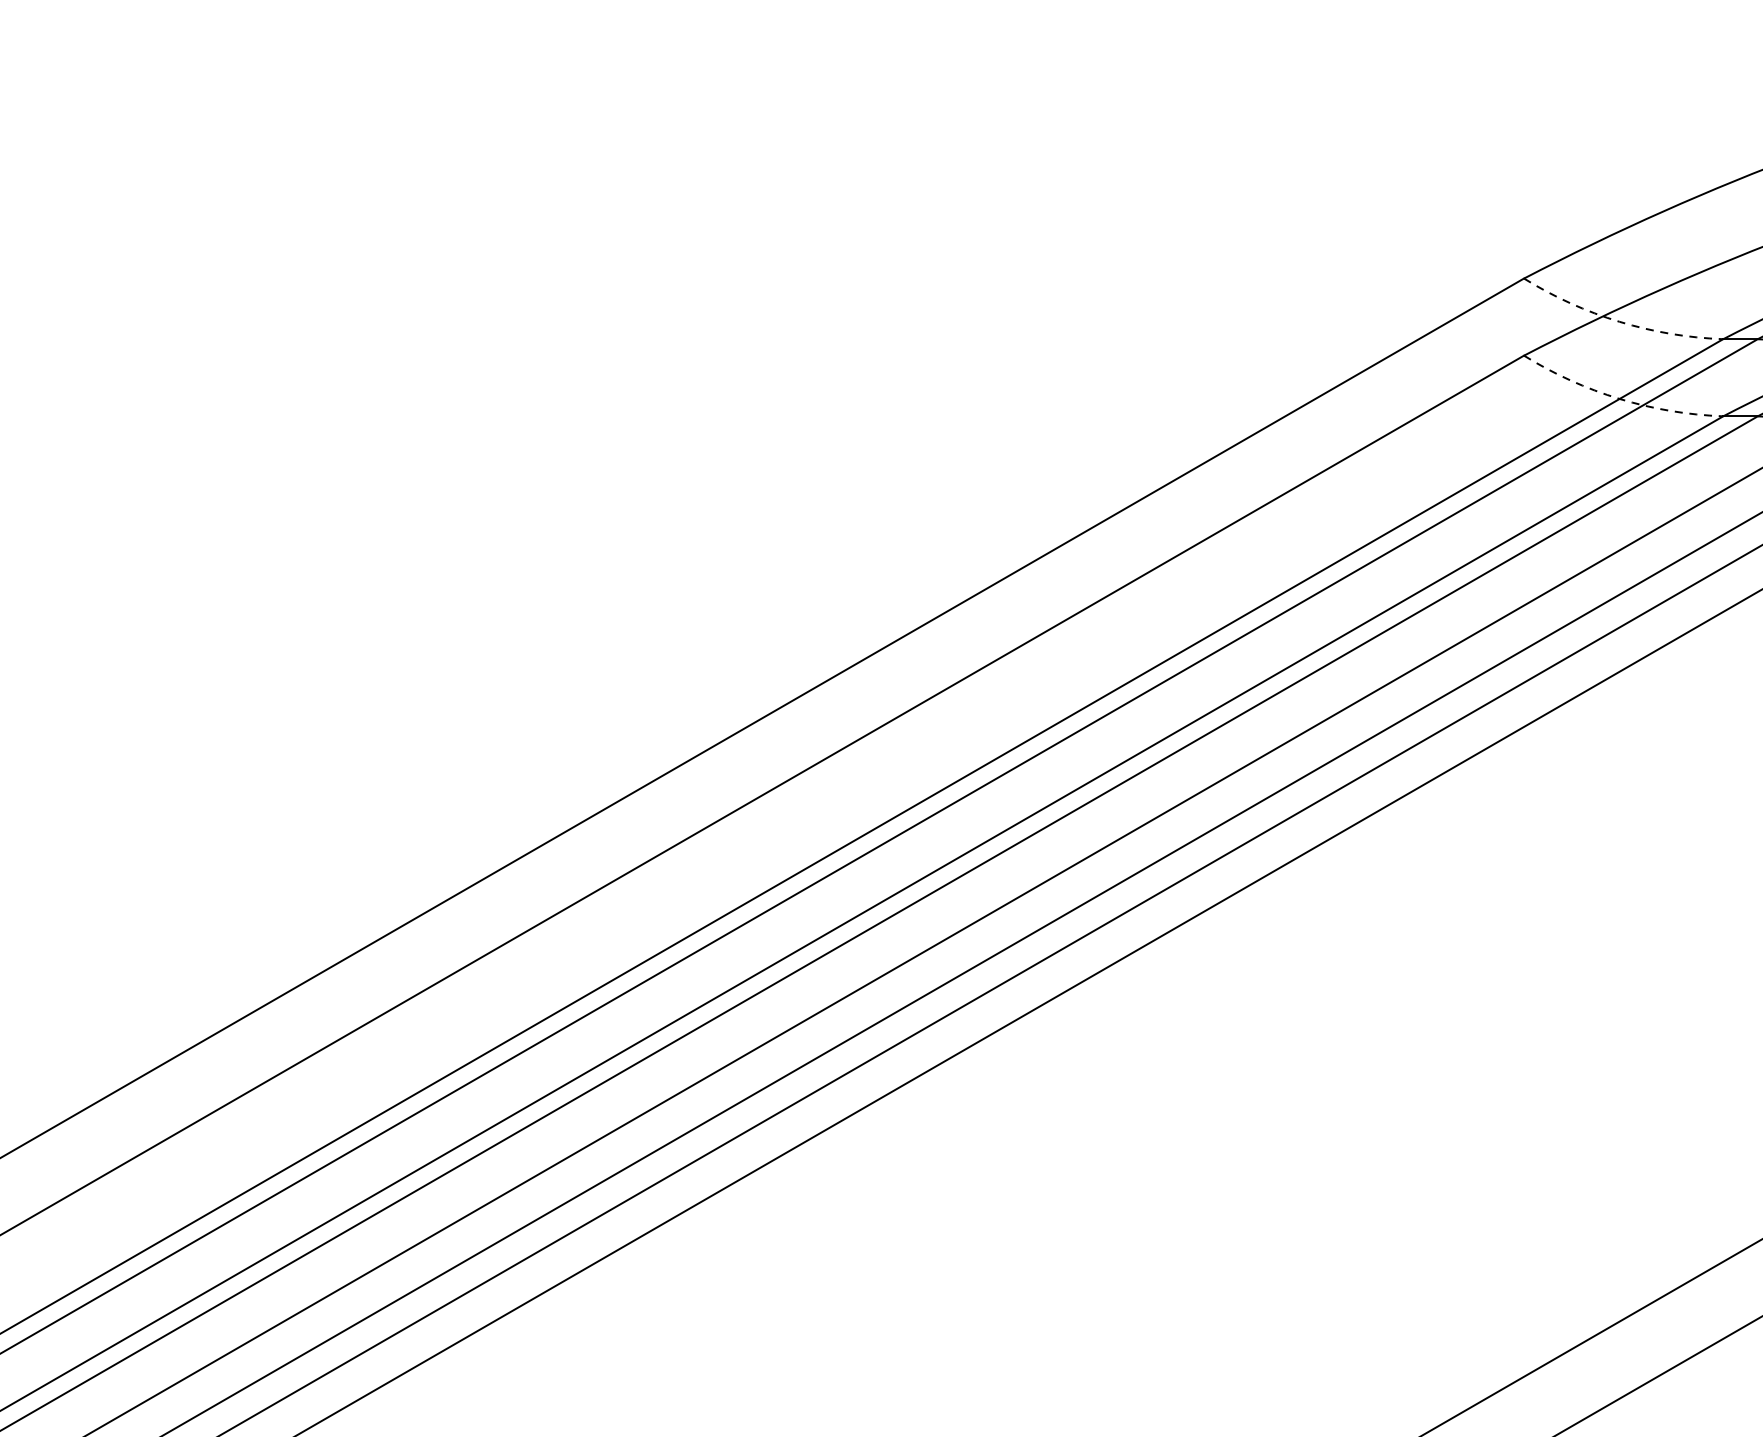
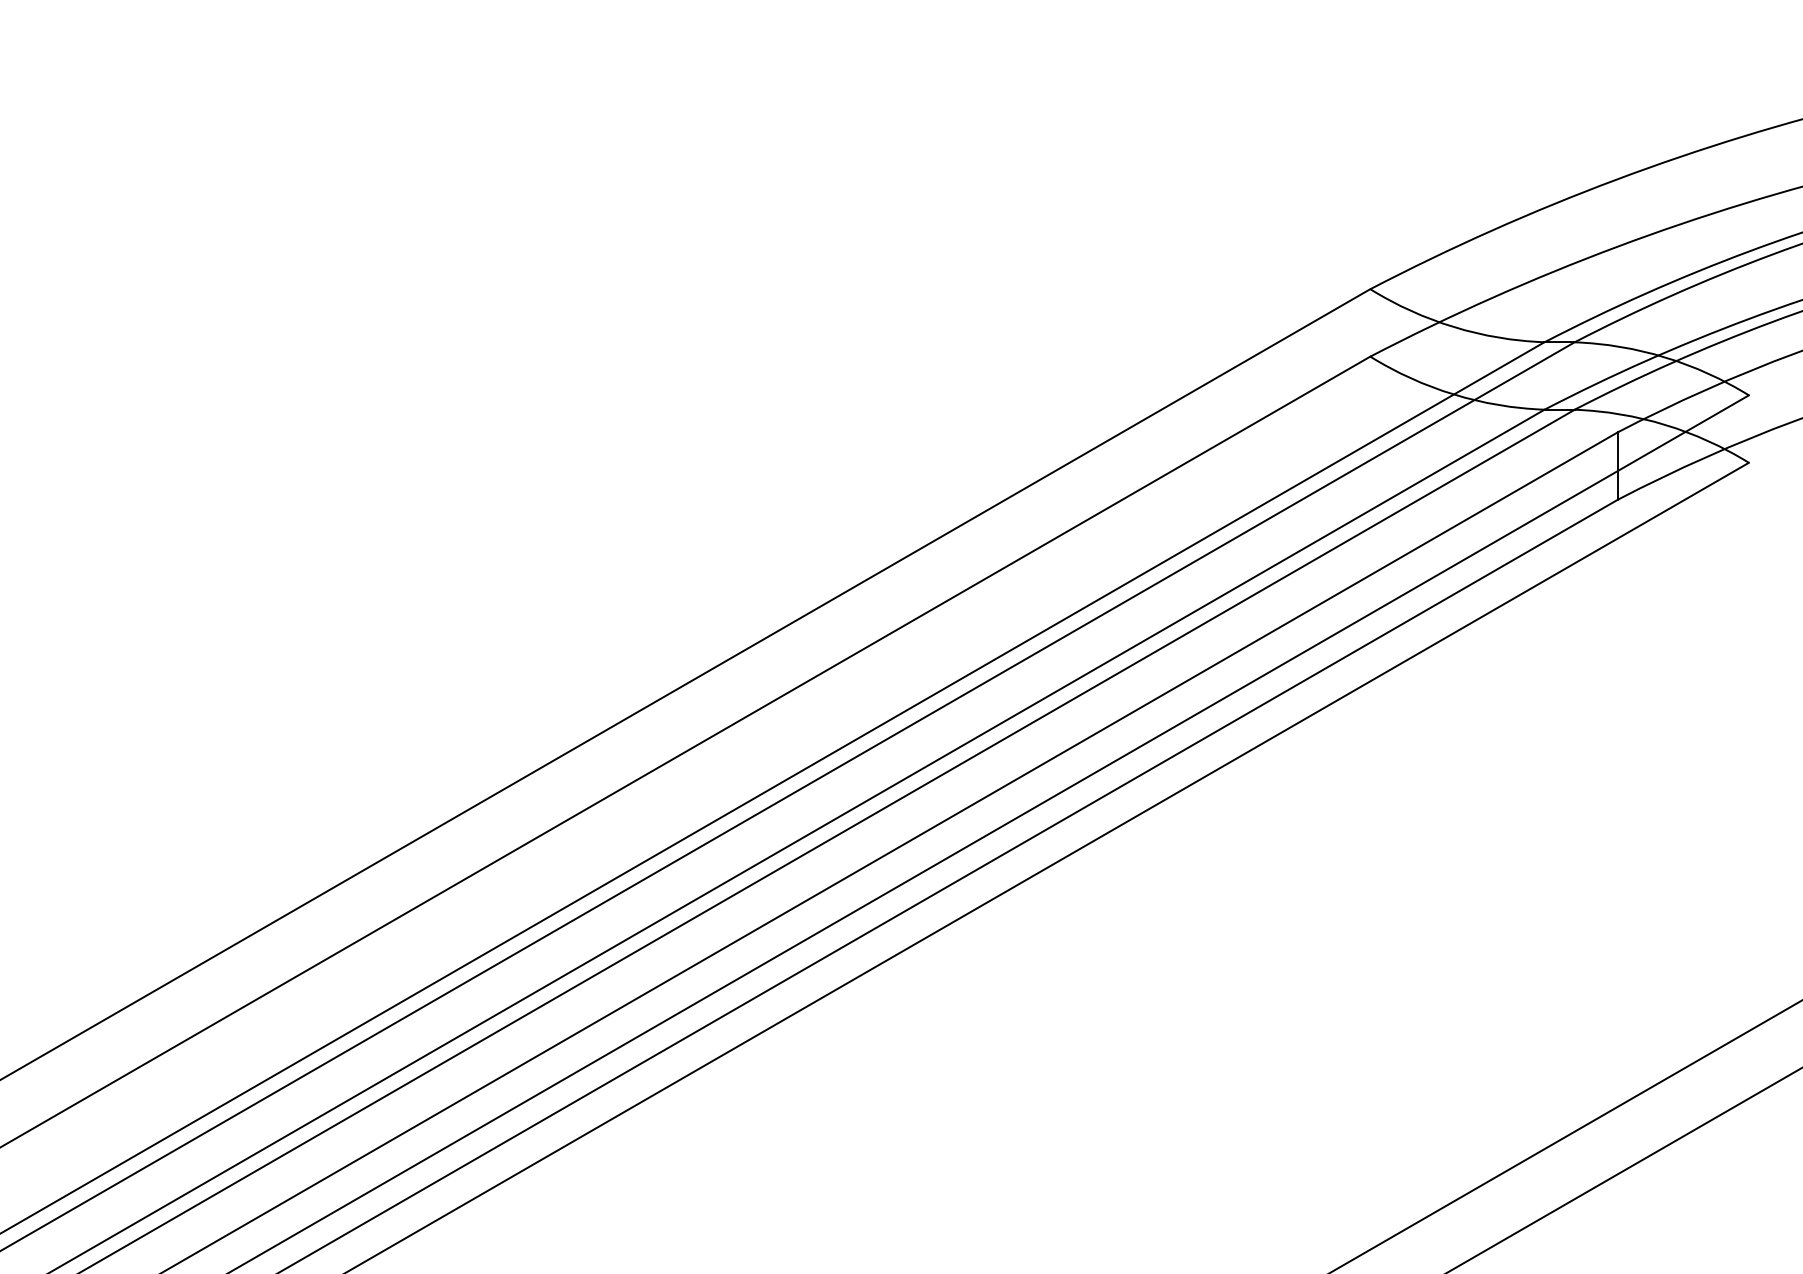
arc: (1619, 322) -> (1453, 327), dashed -> solid
arc: (1619, 398) -> (1453, 394), dashed -> solid

